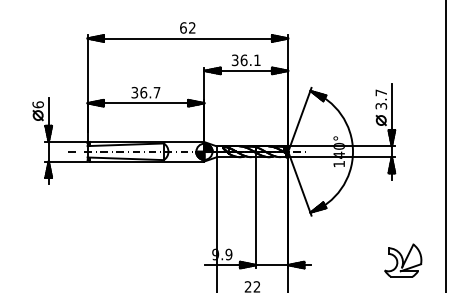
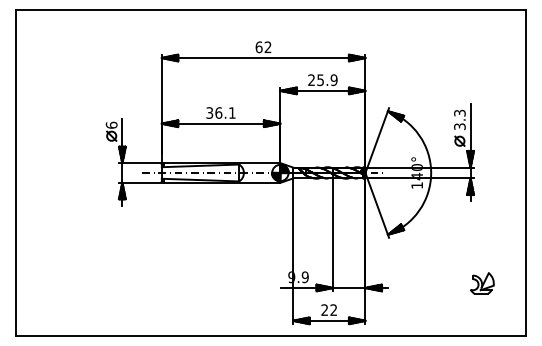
text: (245, 60) -> (322, 80), 36.1 -> 25.9
text: (157, 92) -> (232, 112), 36.7 -> 36.1
text: (380, 92) -> (459, 112), 3.7 -> 3.3
part: (403, 260) -> (482, 283), size x0.62

